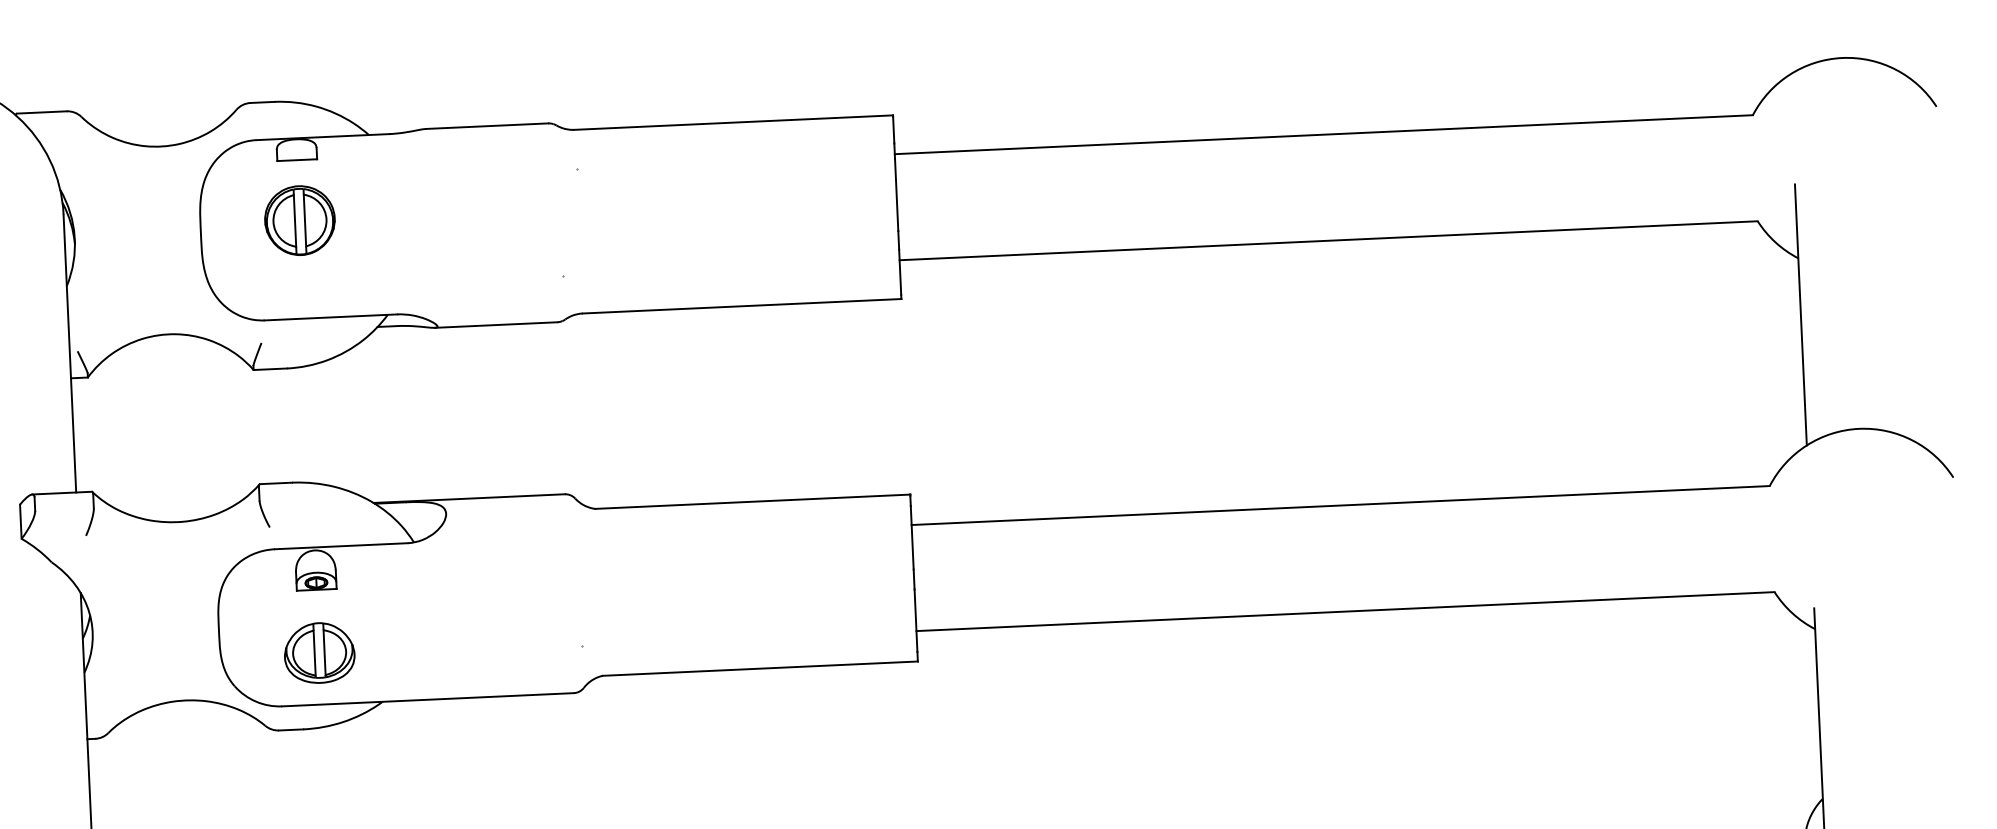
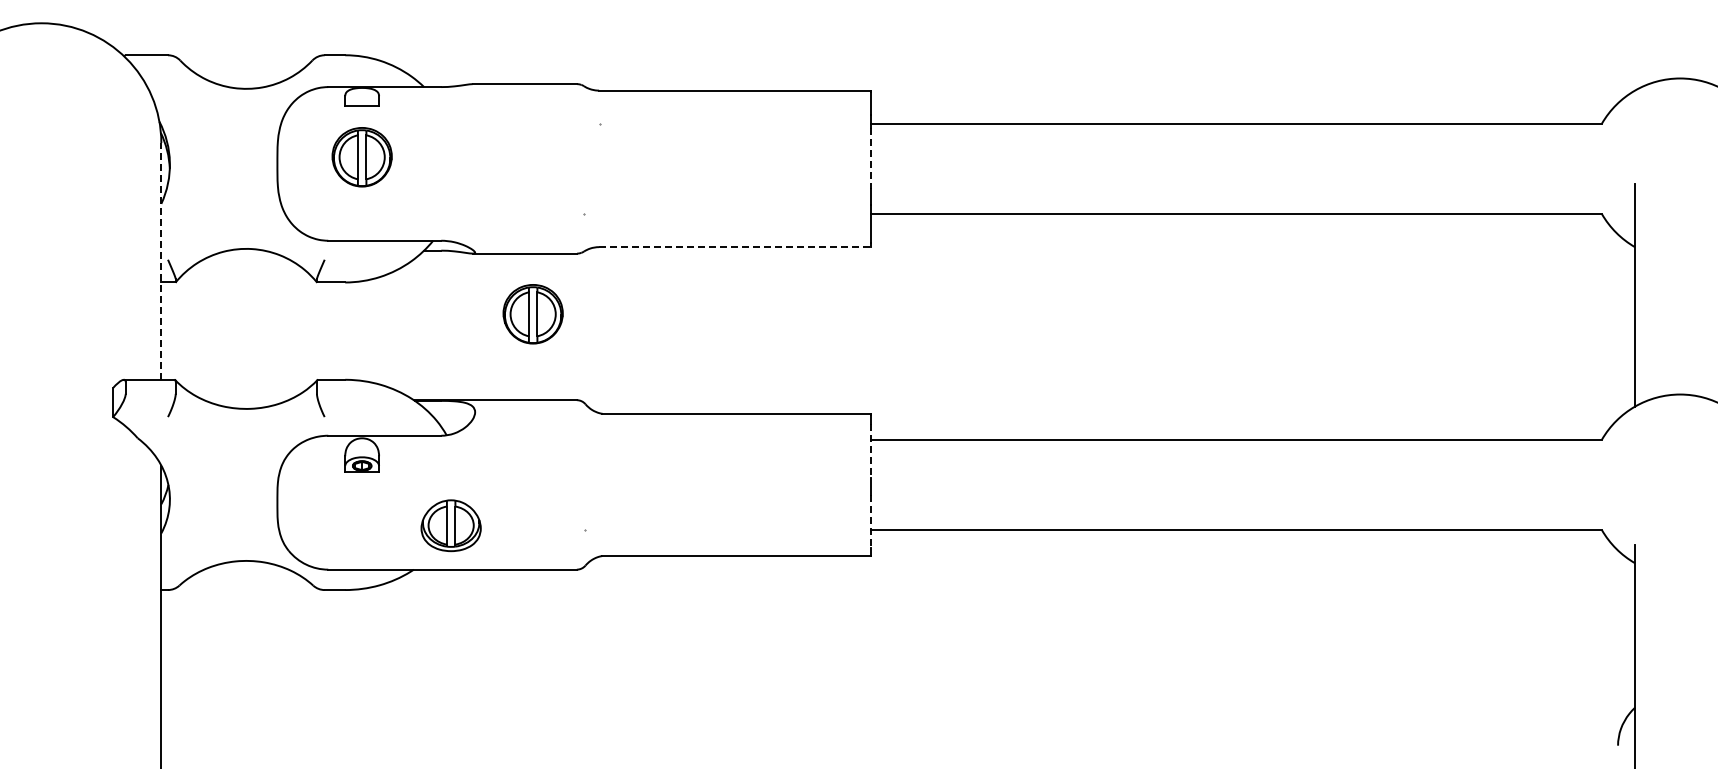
line: (896, 195) -> (870, 158), solid -> dashed
line: (741, 306) -> (734, 247), solid -> dashed
line: (70, 352) -> (161, 260), solid -> dashed
part: (508, 396) -> (532, 314), added
line: (912, 538) -> (870, 451), solid -> dashed
line: (915, 620) -> (870, 521), solid -> dashed
part: (318, 652) -> (450, 525), moved

